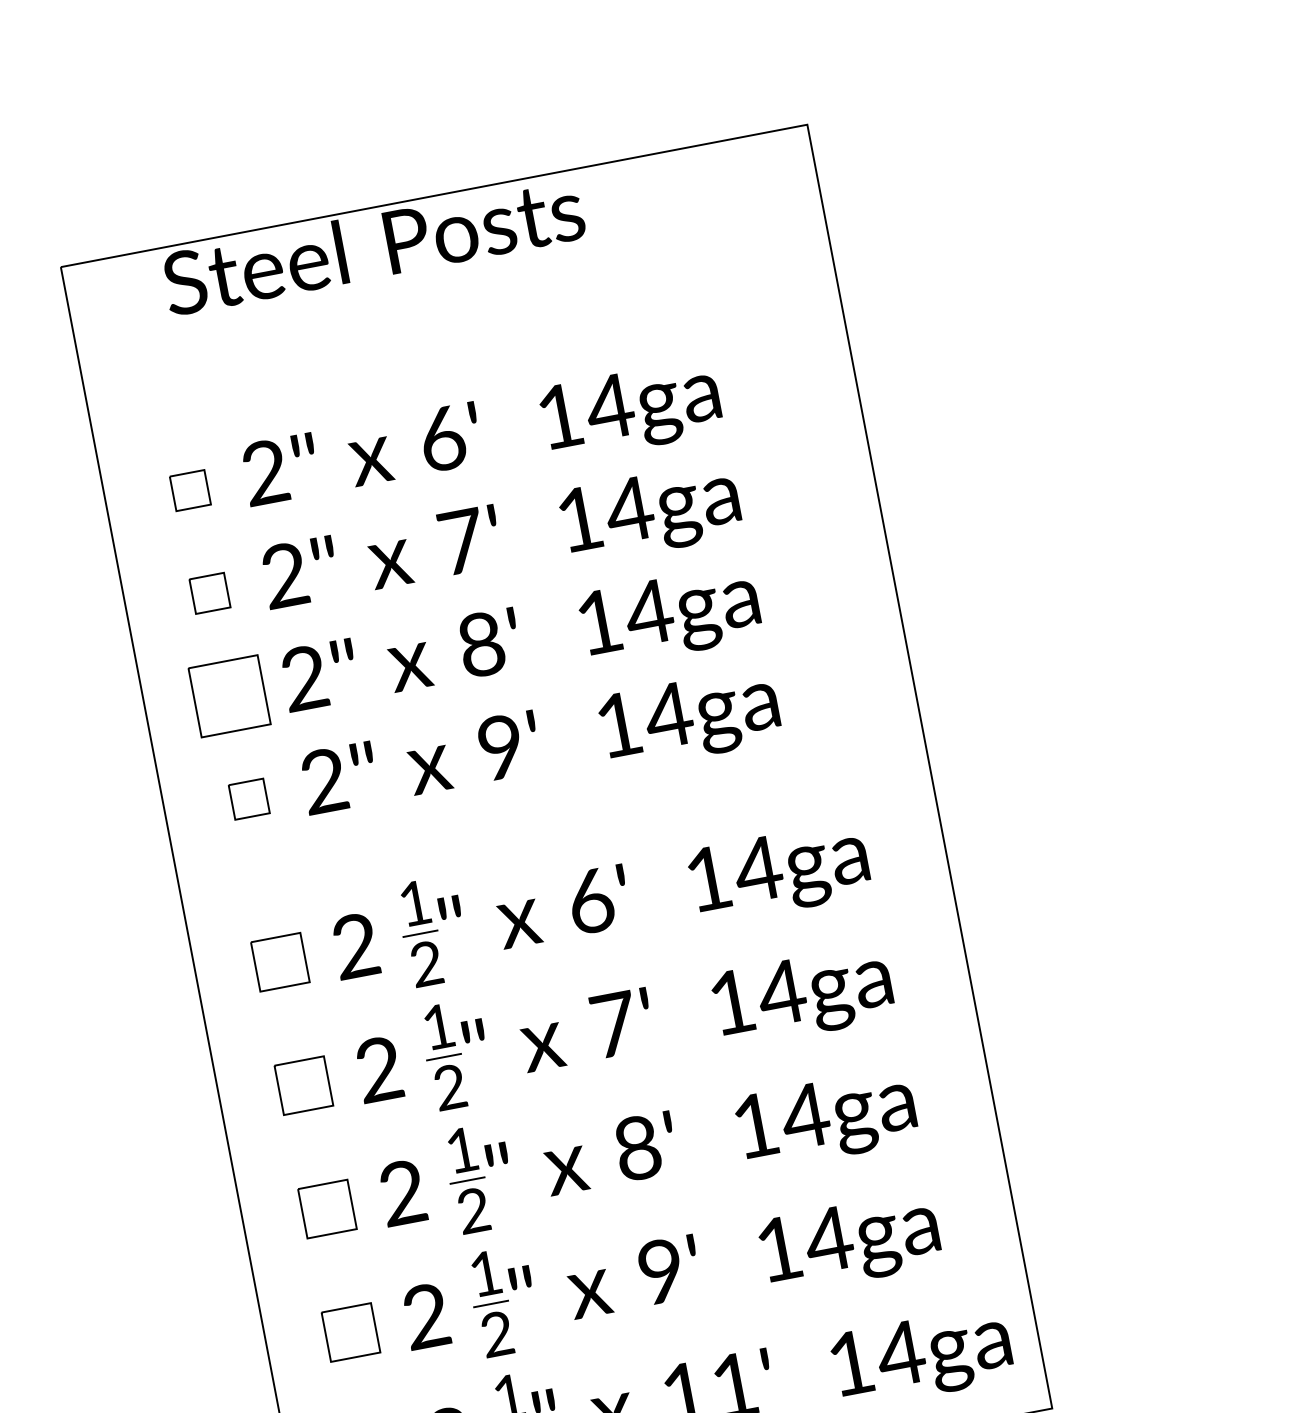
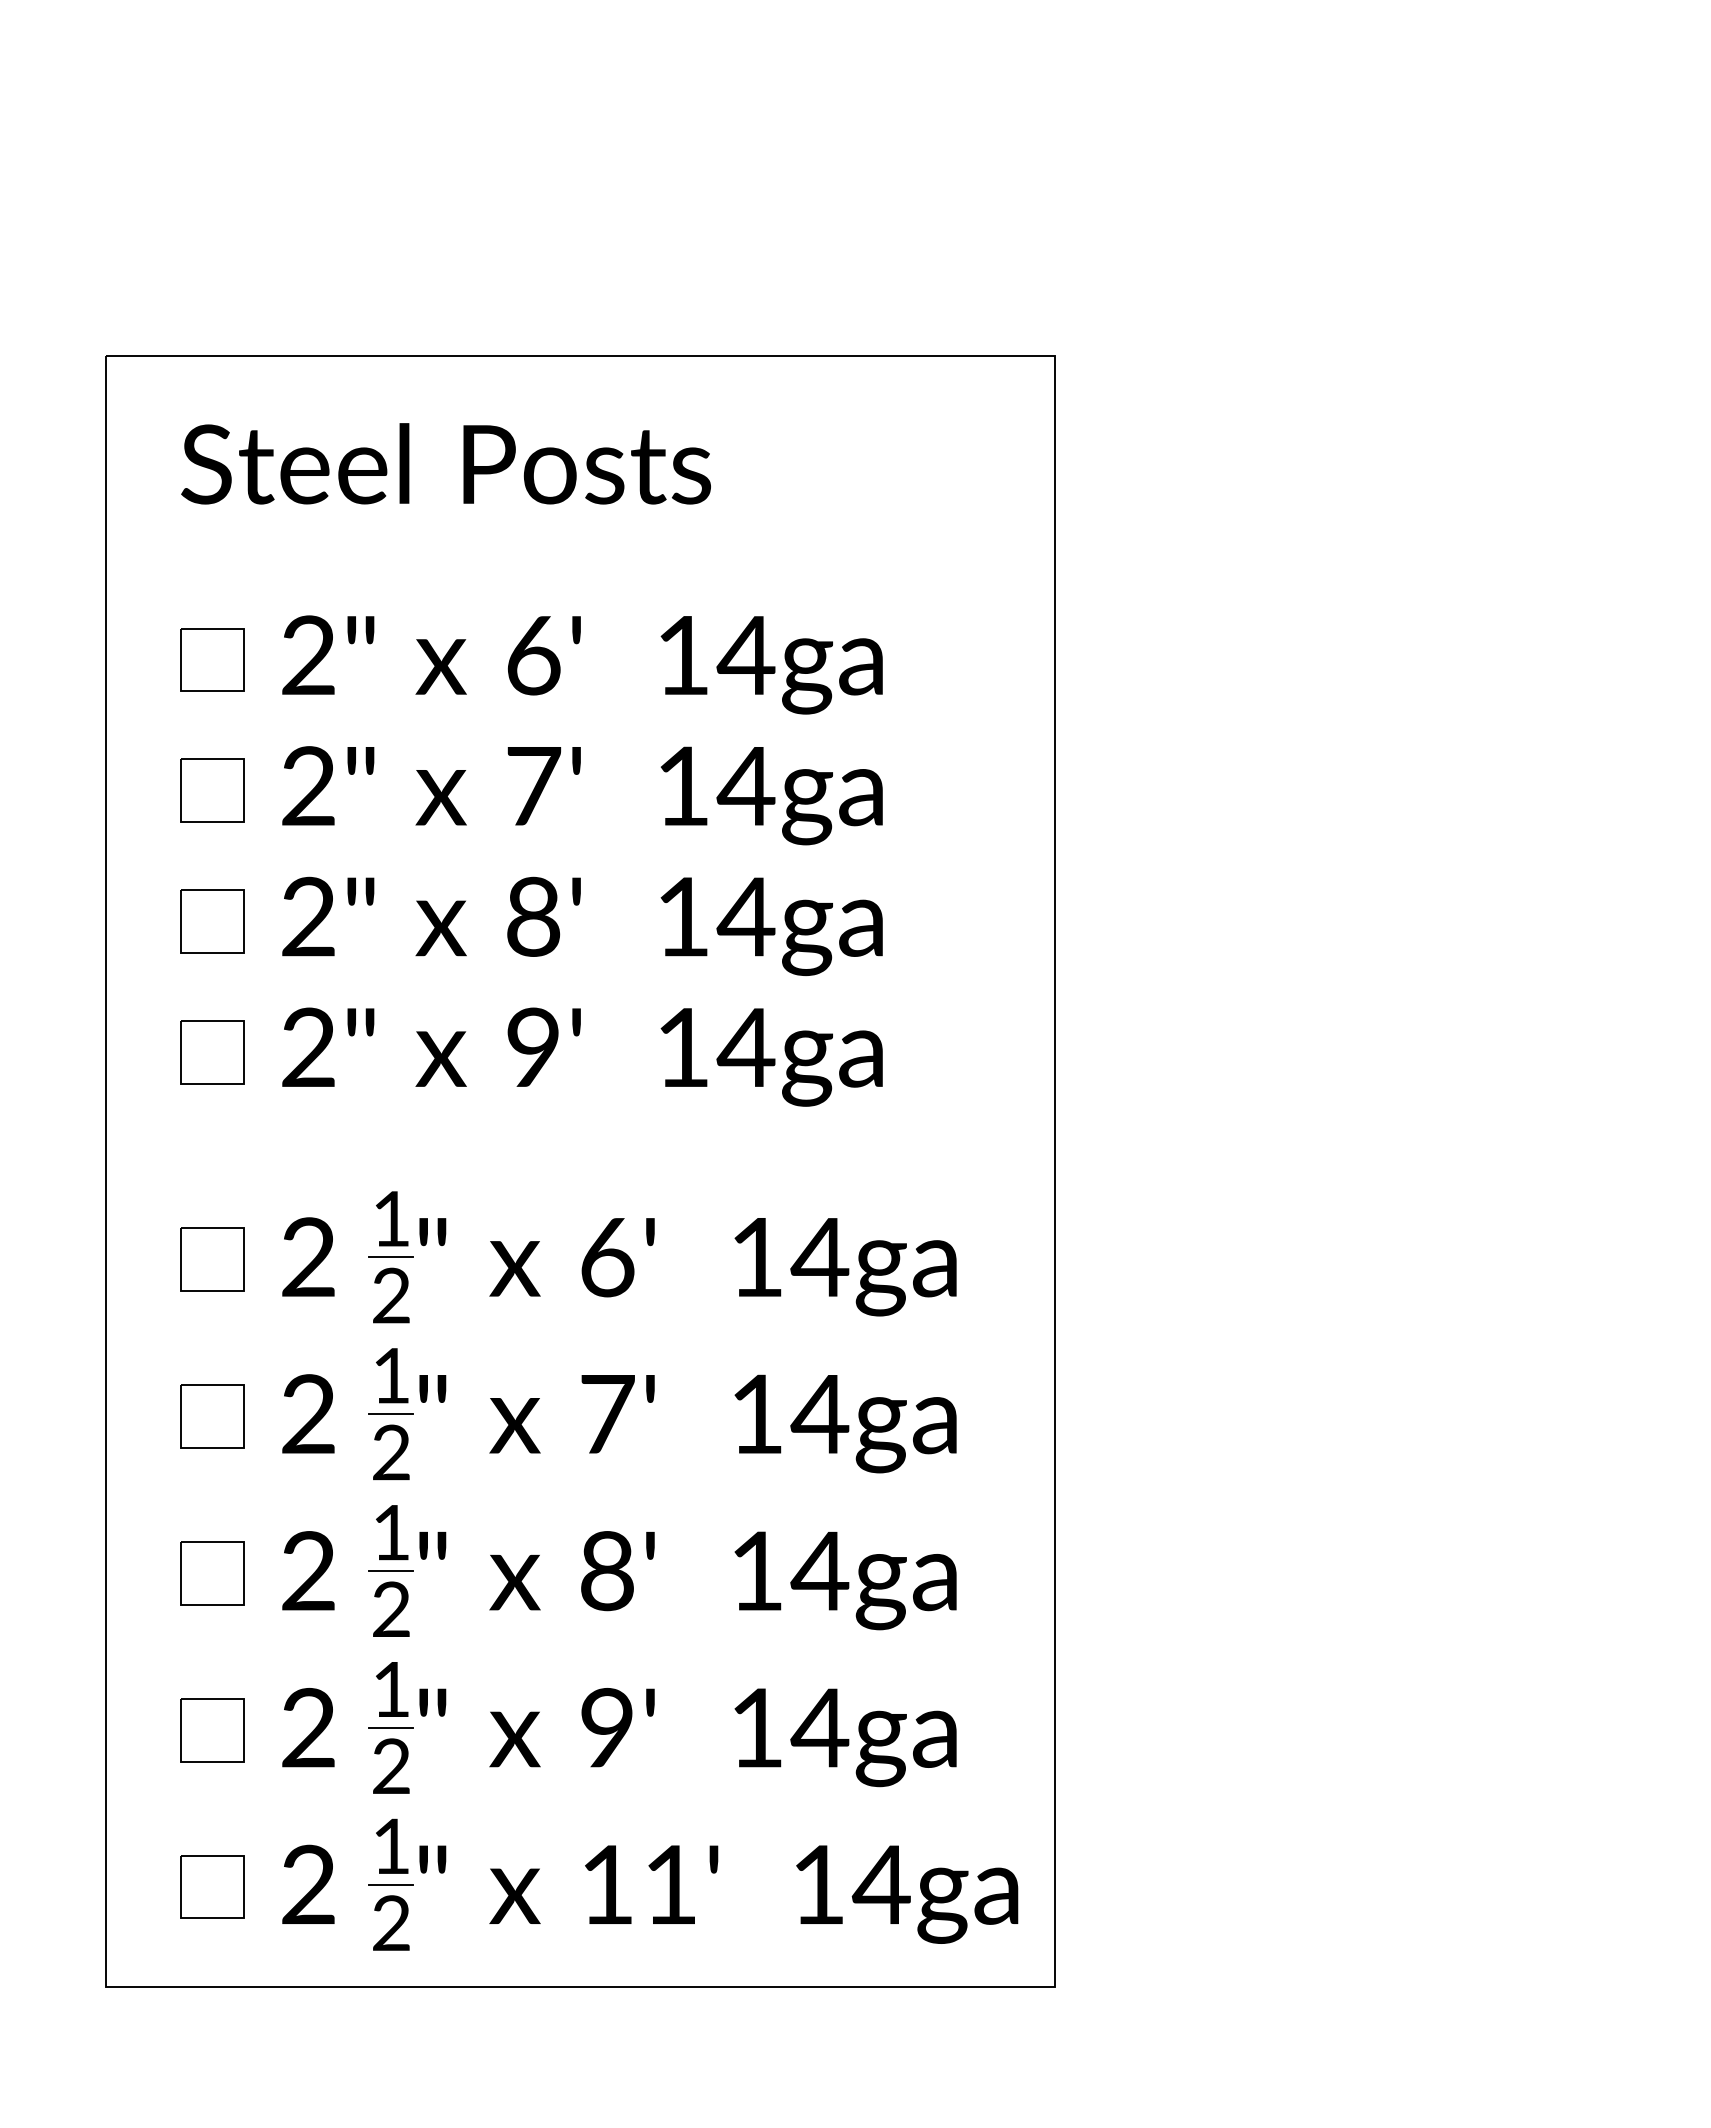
text: (372, 245) -> (445, 463), moved
part: (190, 490) -> (212, 659), size x1.43
part: (209, 593) -> (212, 790), size x1.43
part: (229, 696) -> (212, 921), size x0.71
part: (249, 799) -> (212, 1052), size x1.43

